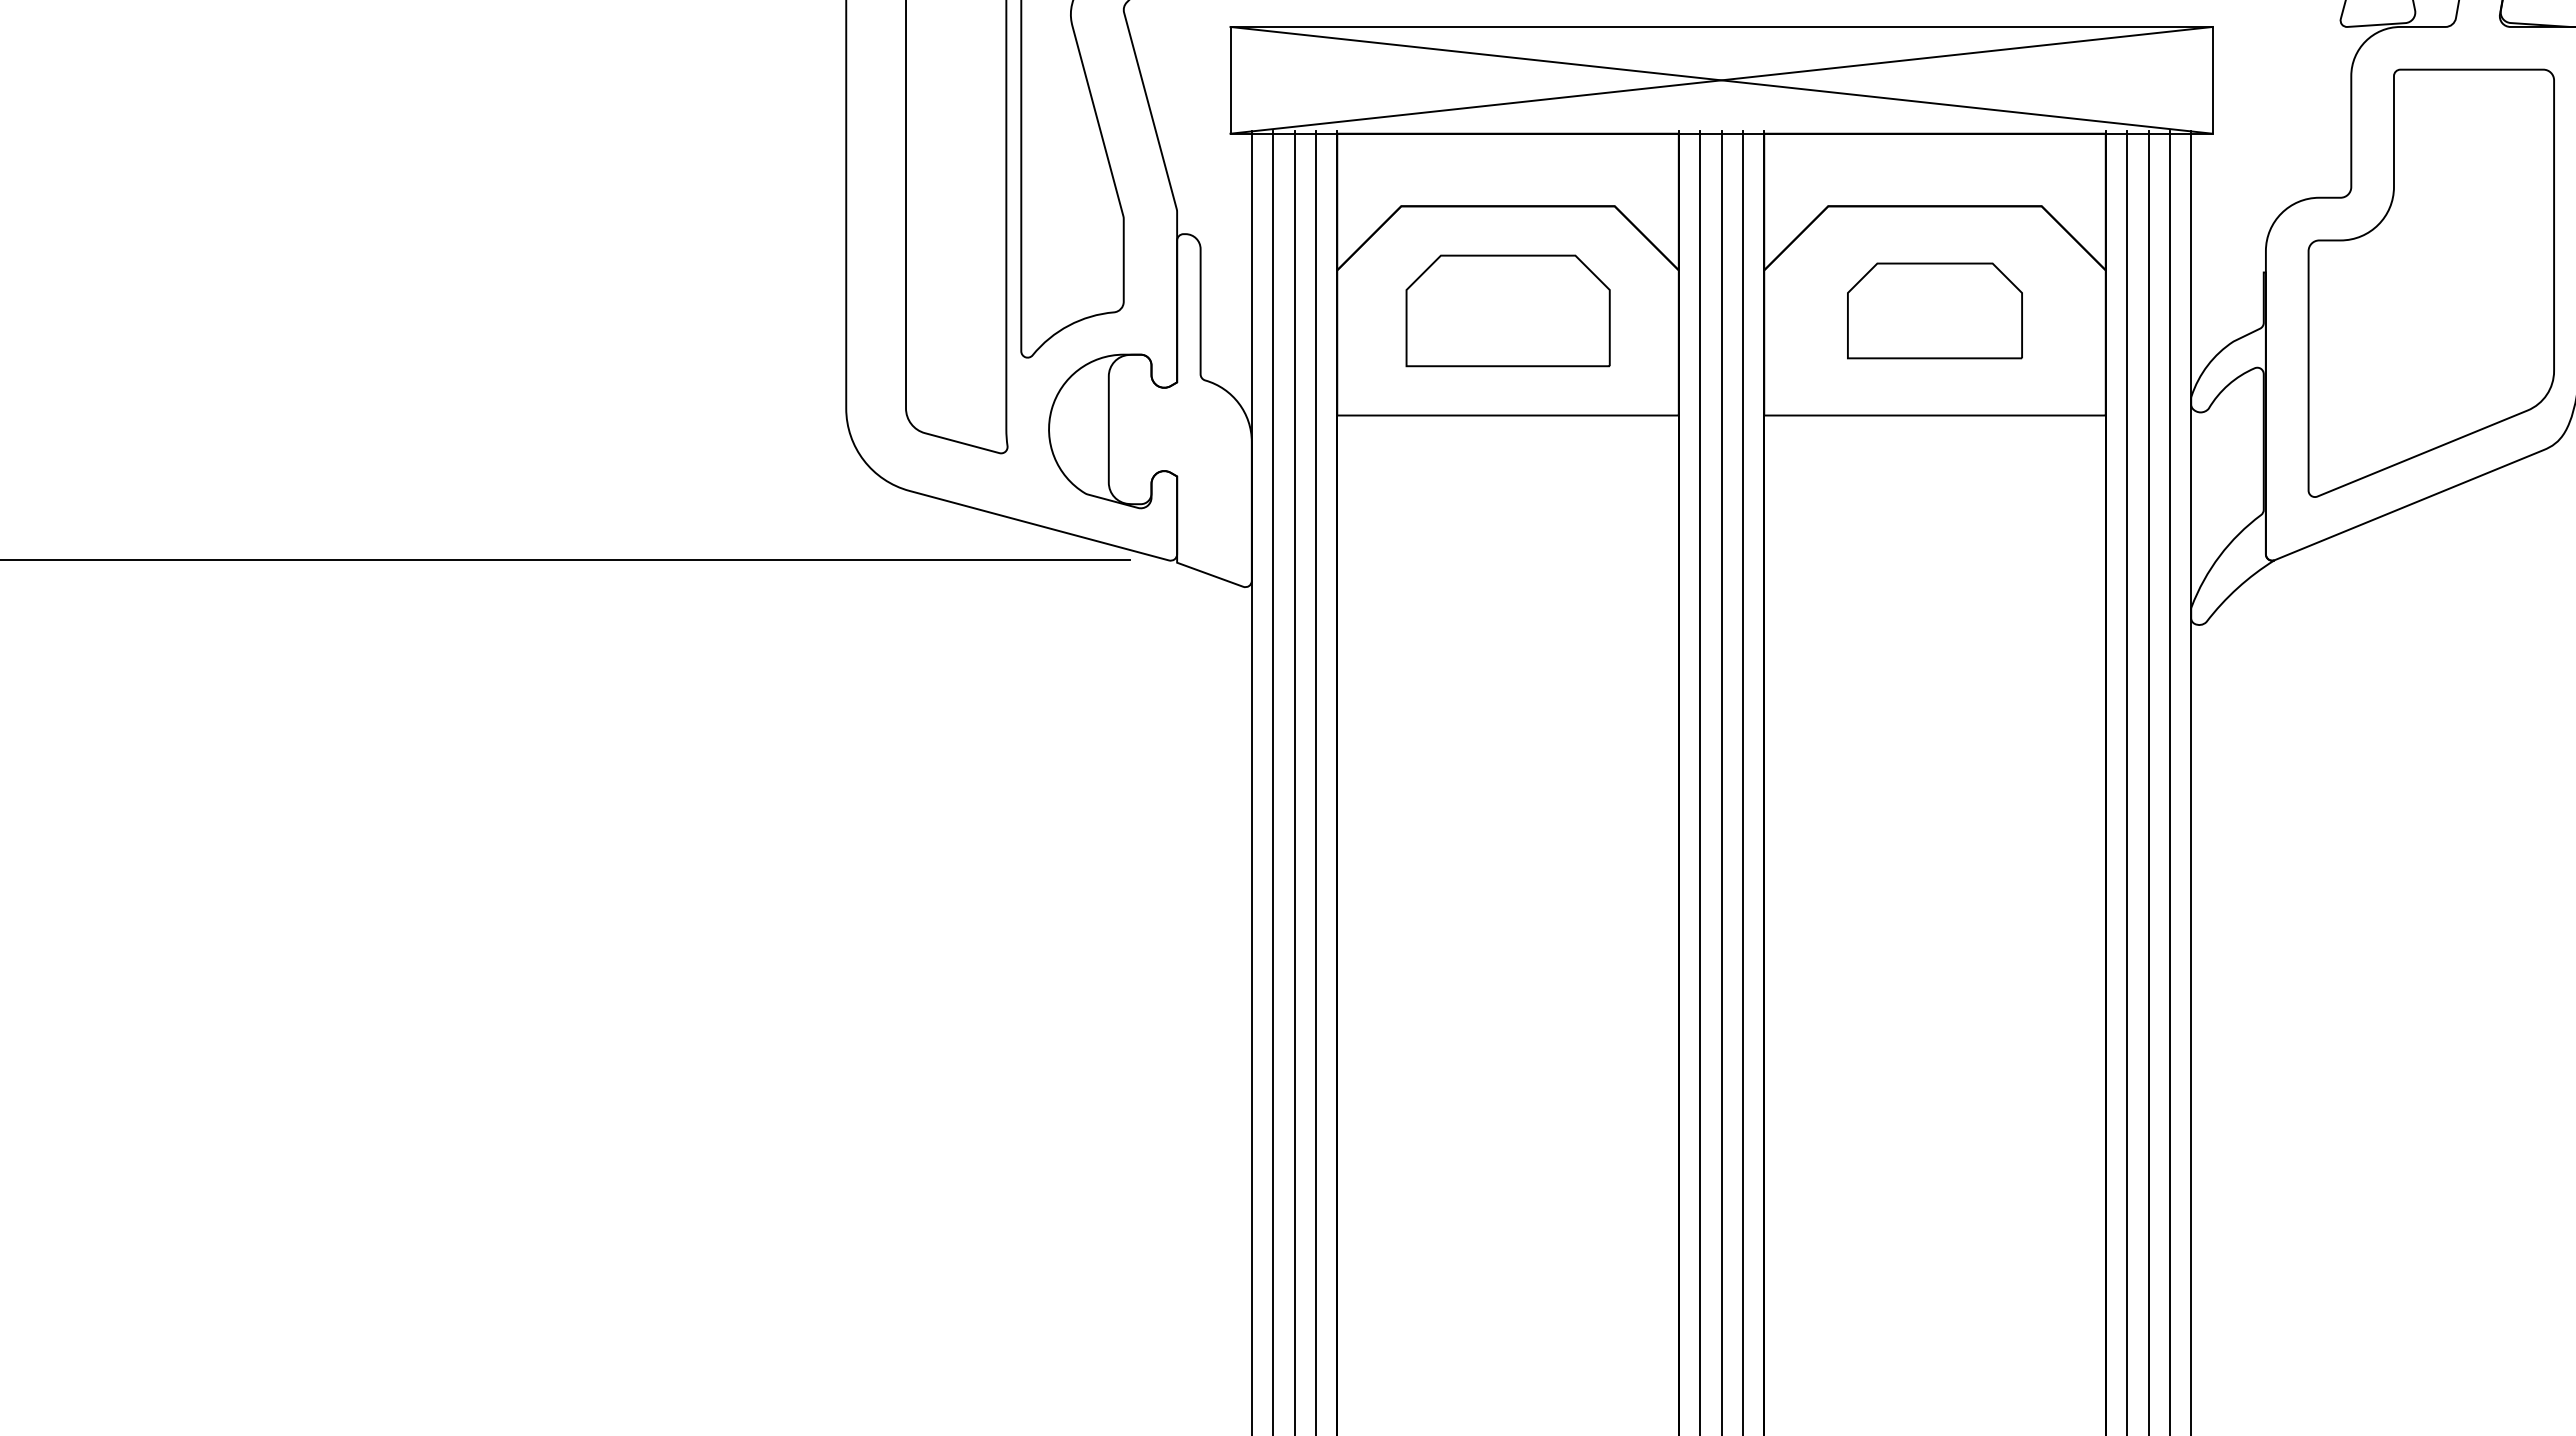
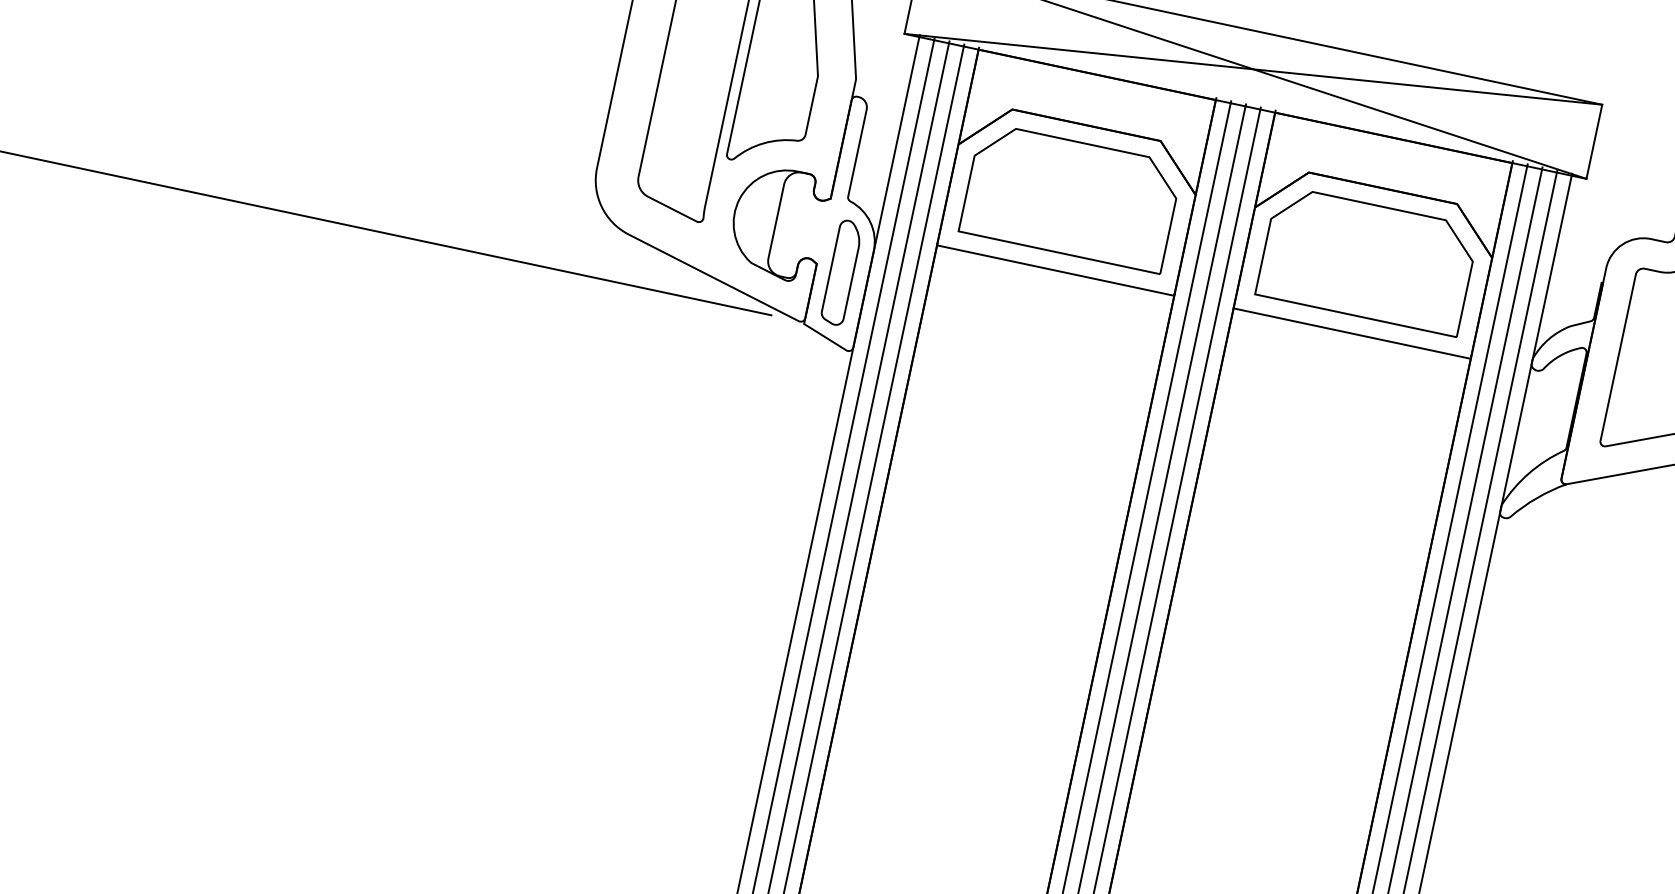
part: (1508, 310) -> (1071, 197), size x1.43
part: (1934, 310) -> (1367, 260), size x1.67
part: (1213, 480) -> (841, 272), added

